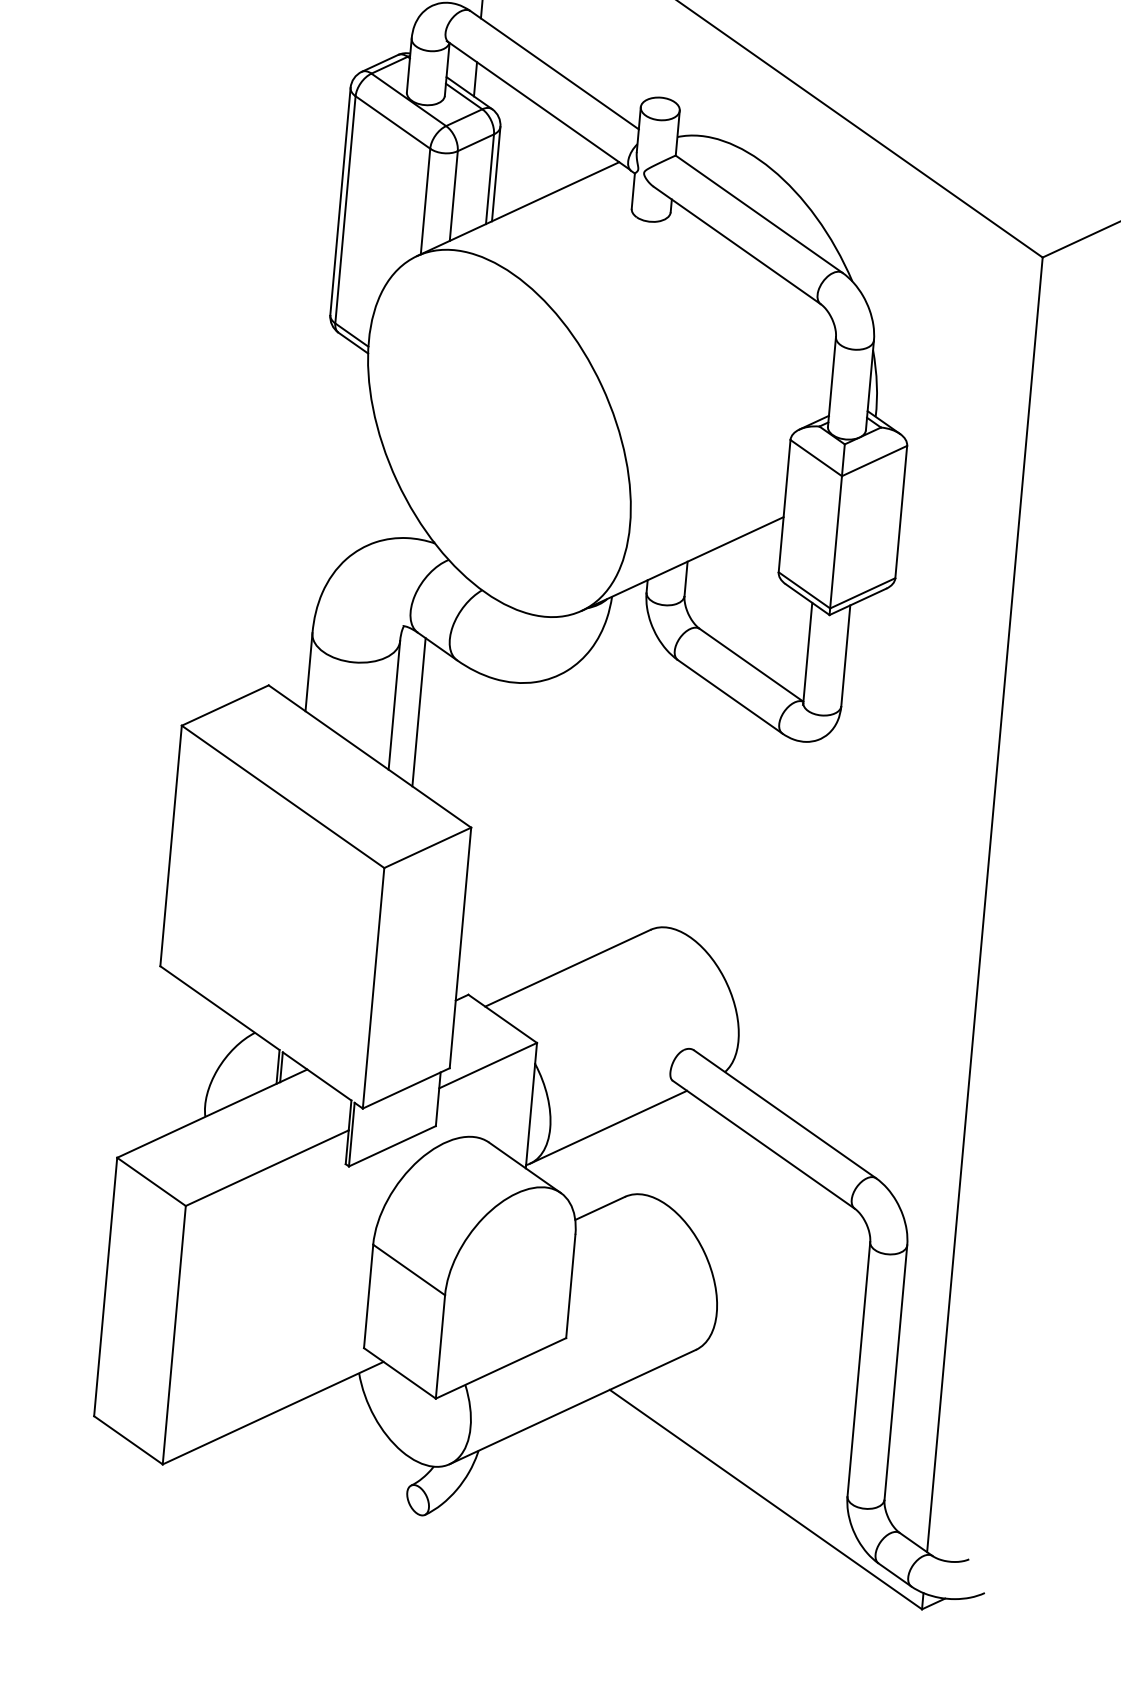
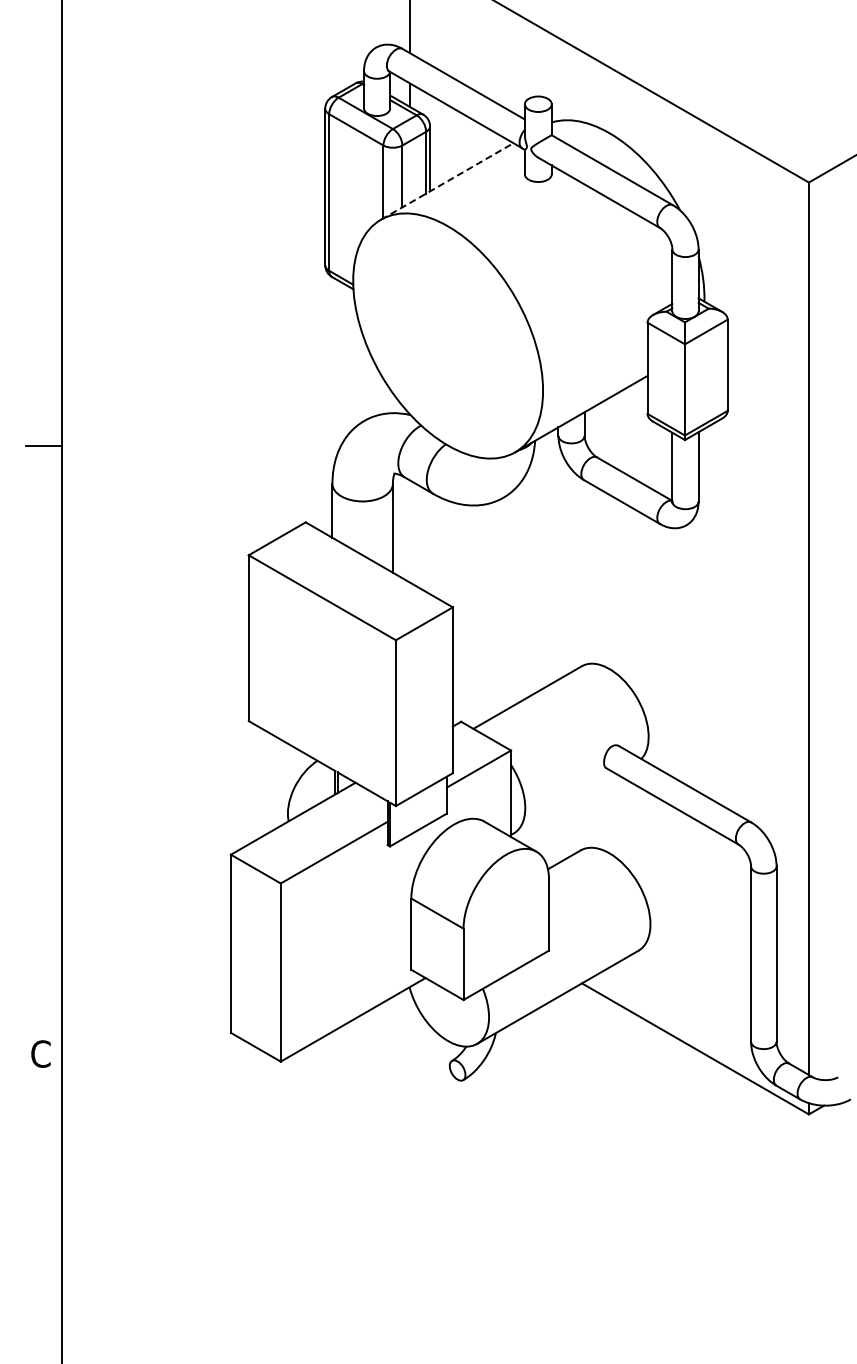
line: (518, 209) -> (447, 181), solid -> dashed
line: (419, 712) -> (410, 531), removed
line: (607, 1126) -> (564, 803), removed

